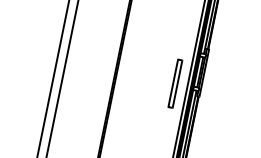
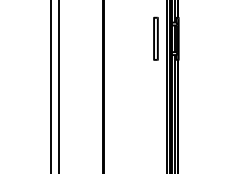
part: (174, 83) -> (155, 38), moved

